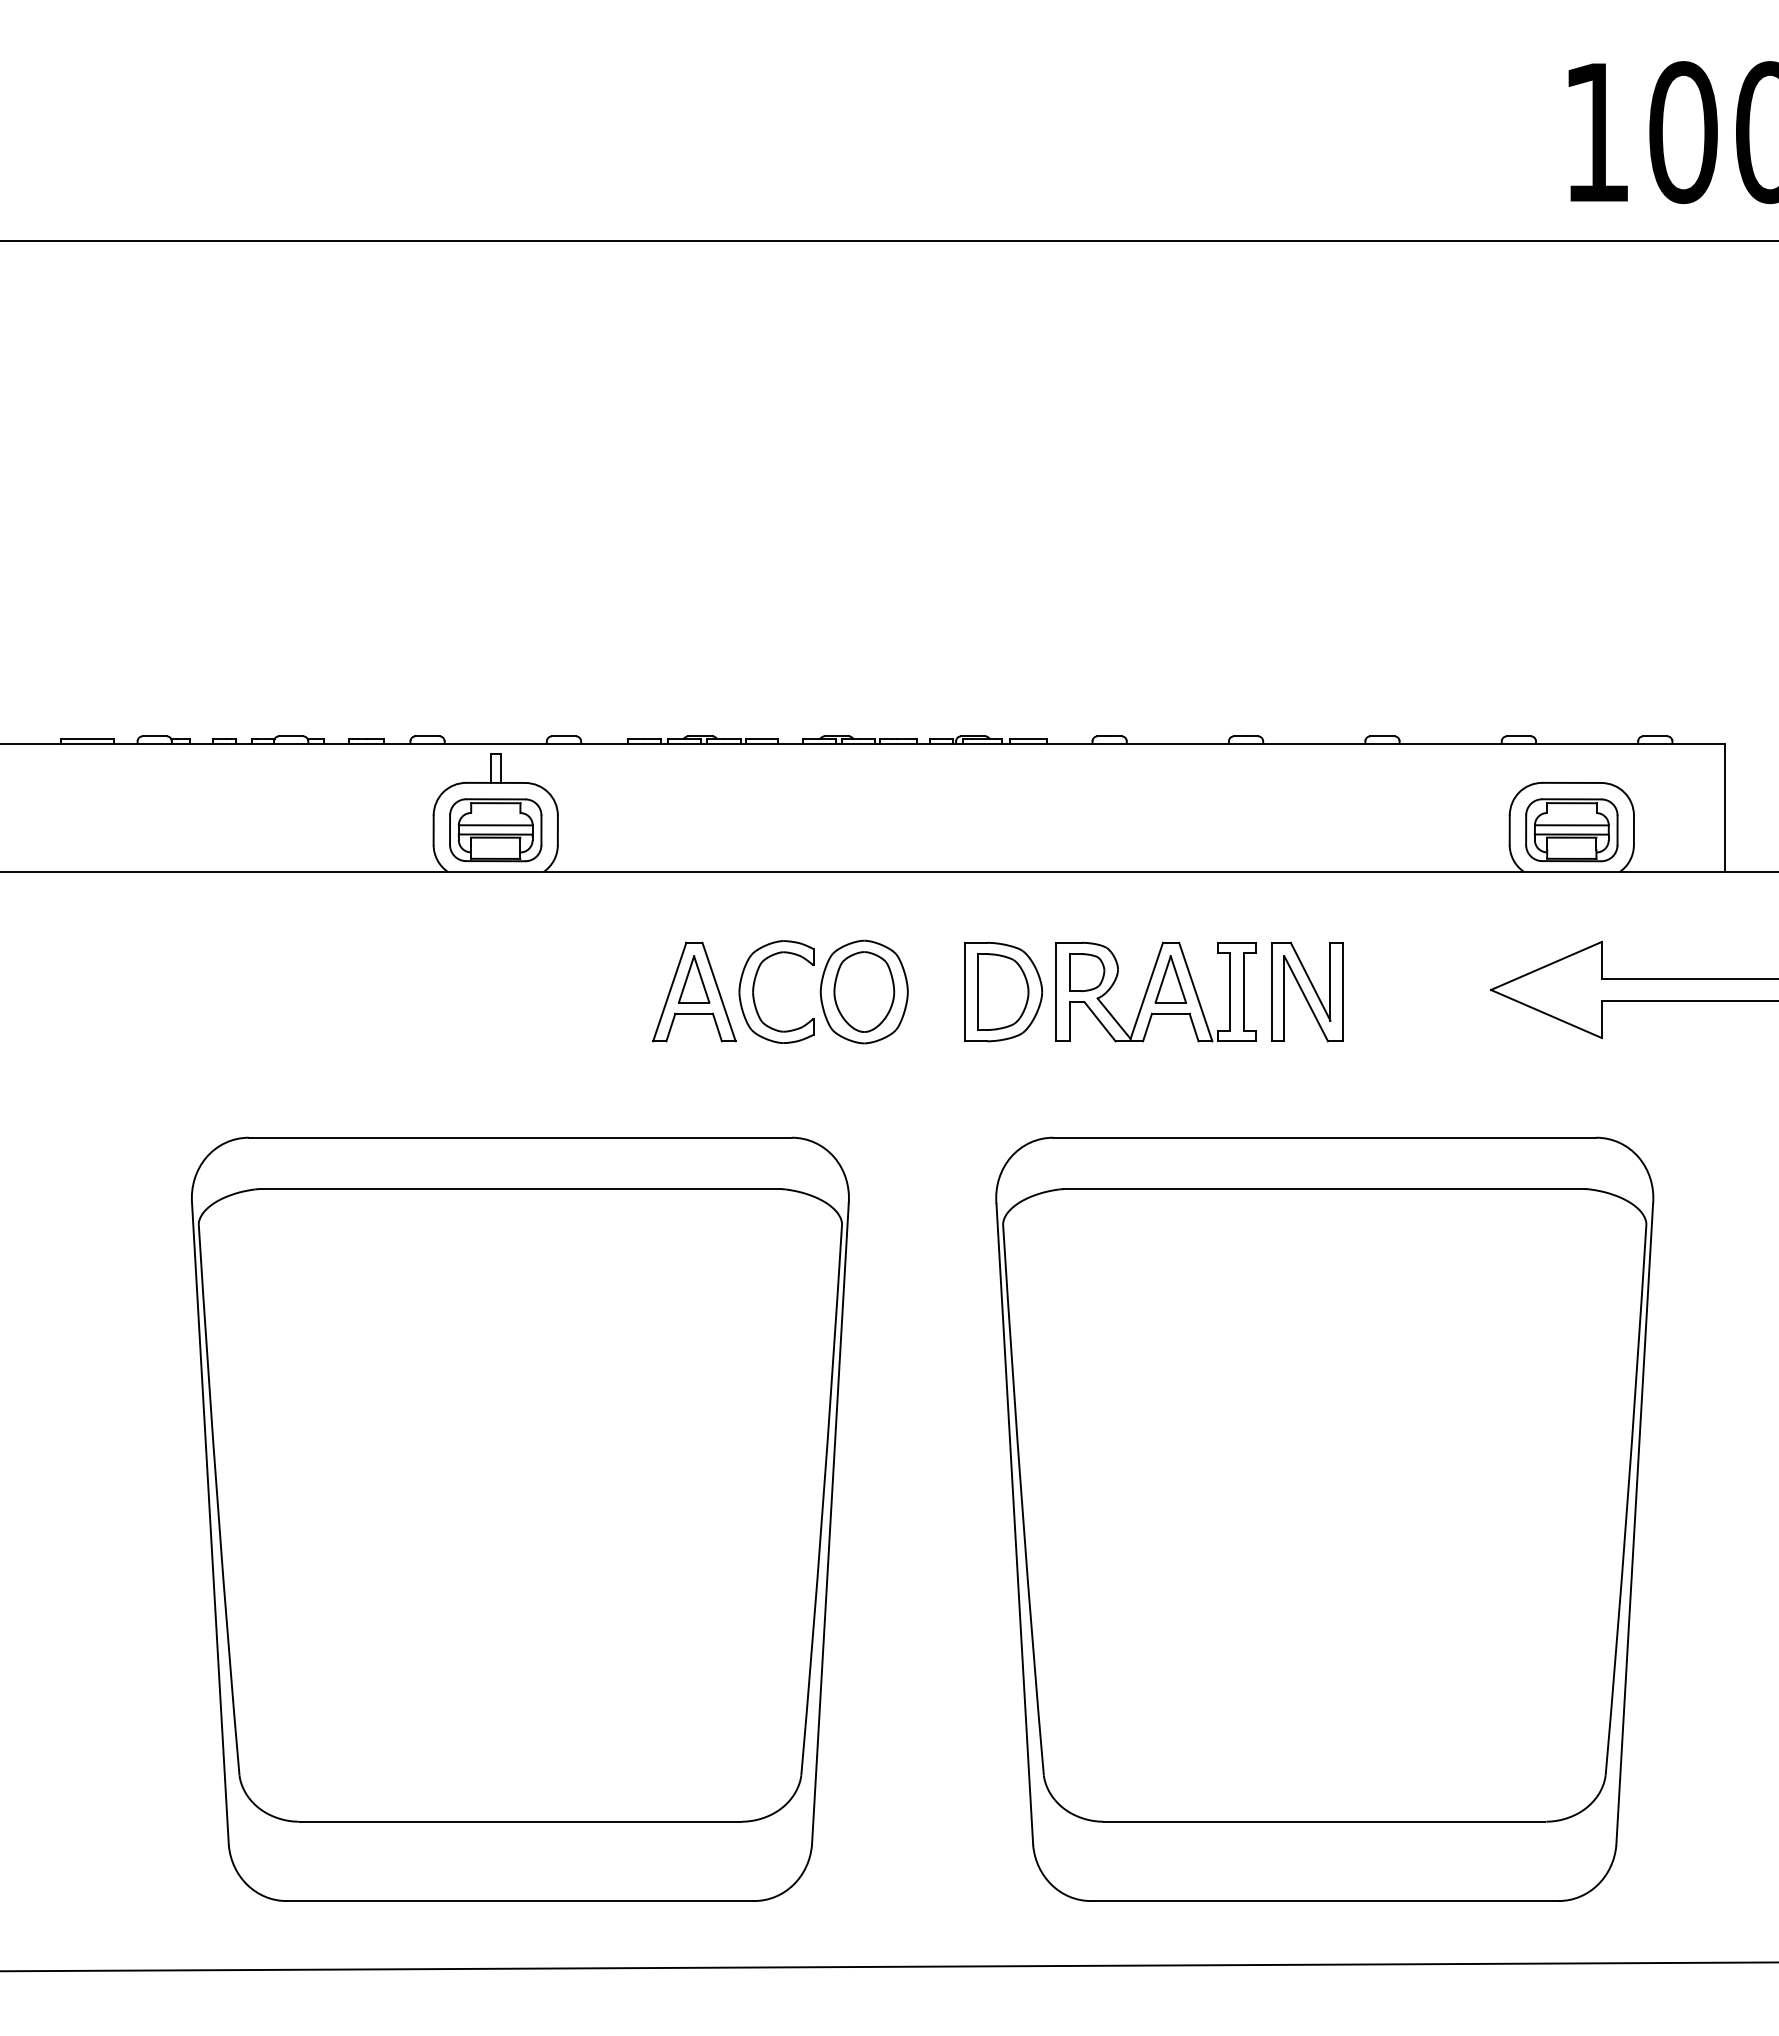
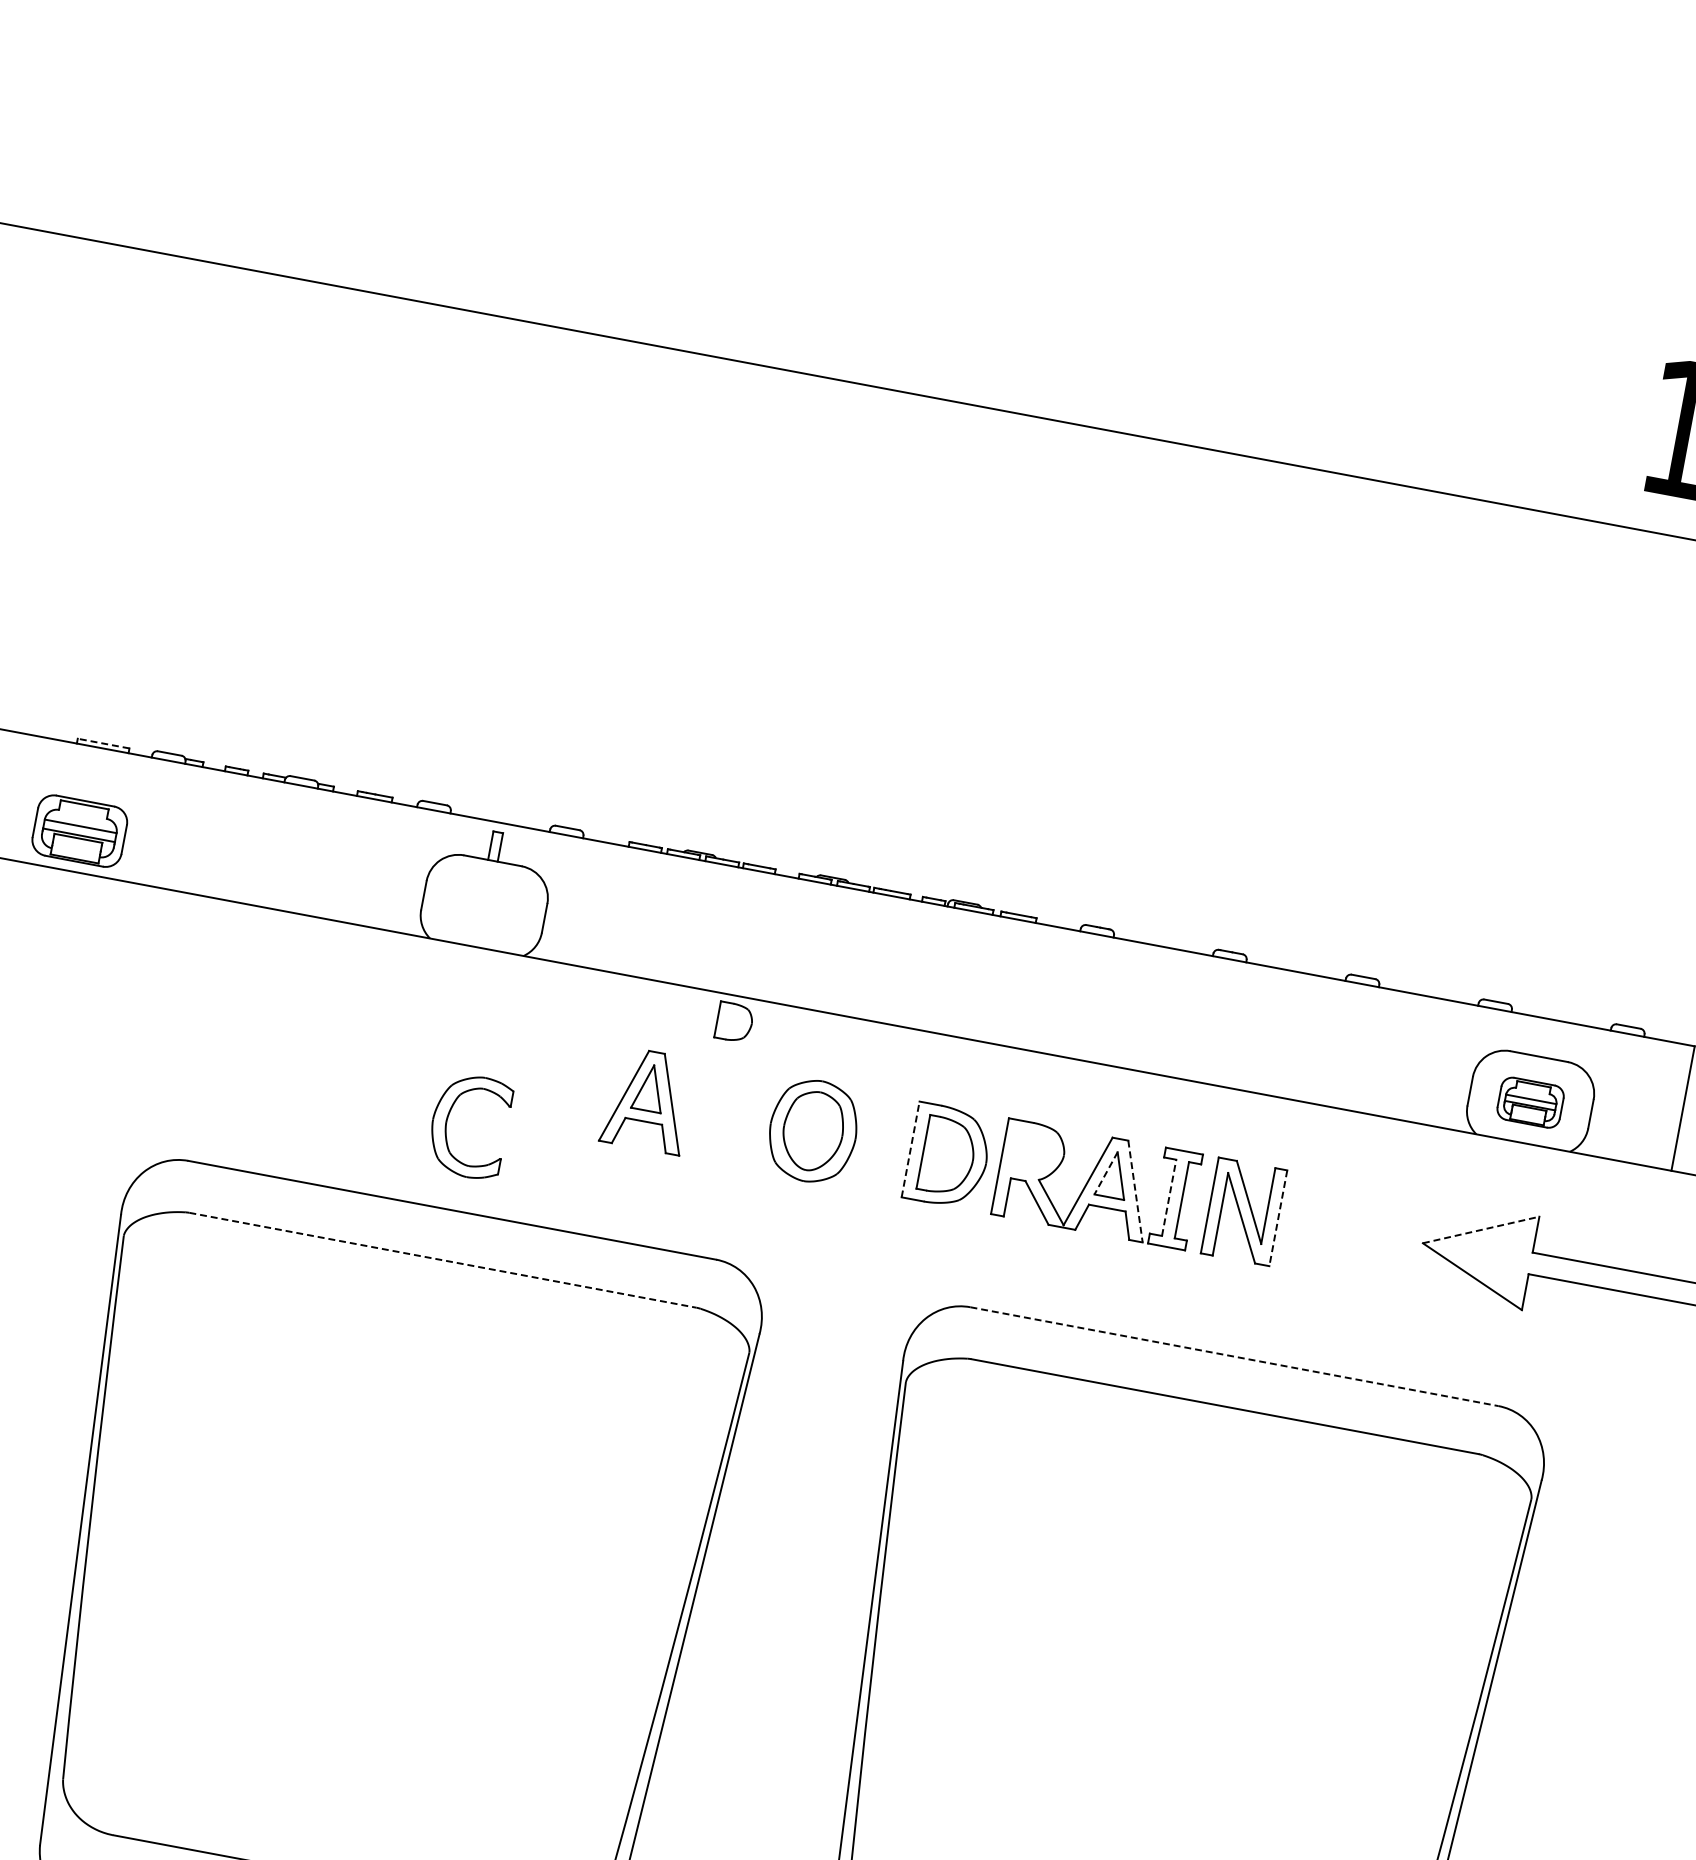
line: (87, 738) -> (104, 743), solid -> dashed
part: (495, 830) -> (79, 831), moved
part: (1571, 830) -> (1530, 1102), size x0.7
line: (1546, 965) -> (1481, 1229), solid -> dashed
part: (1087, 972) -> (735, 1022), moved
line: (1163, 979) -> (1106, 1173), solid -> dashed
part: (754, 989) -> (448, 1119), moved
line: (964, 991) -> (910, 1148), solid -> dashed
line: (1230, 991) -> (1169, 1197), solid -> dashed
line: (1195, 992) -> (1135, 1191), solid -> dashed
line: (1342, 992) -> (1278, 1218), solid -> dashed
line: (1325, 1137) -> (1235, 1356), solid -> dashed
line: (520, 1189) -> (442, 1260), solid -> dashed

